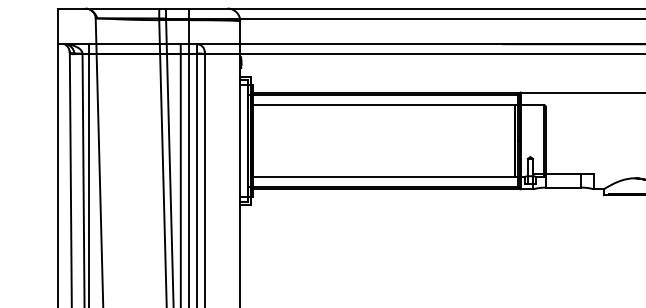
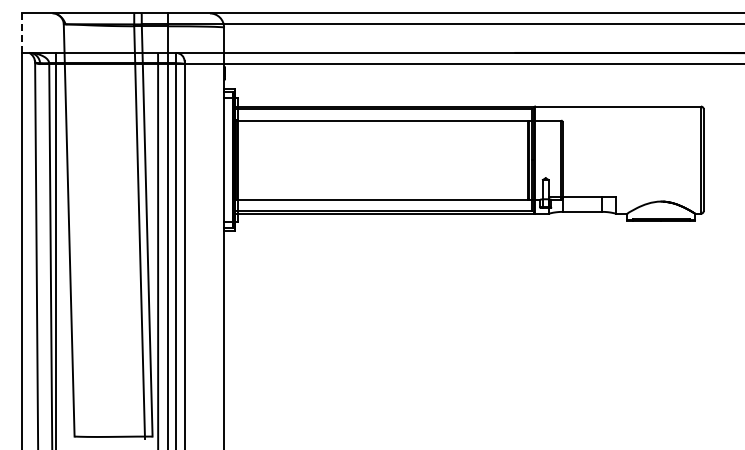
line: (58, 26) -> (22, 33), solid -> dashed

